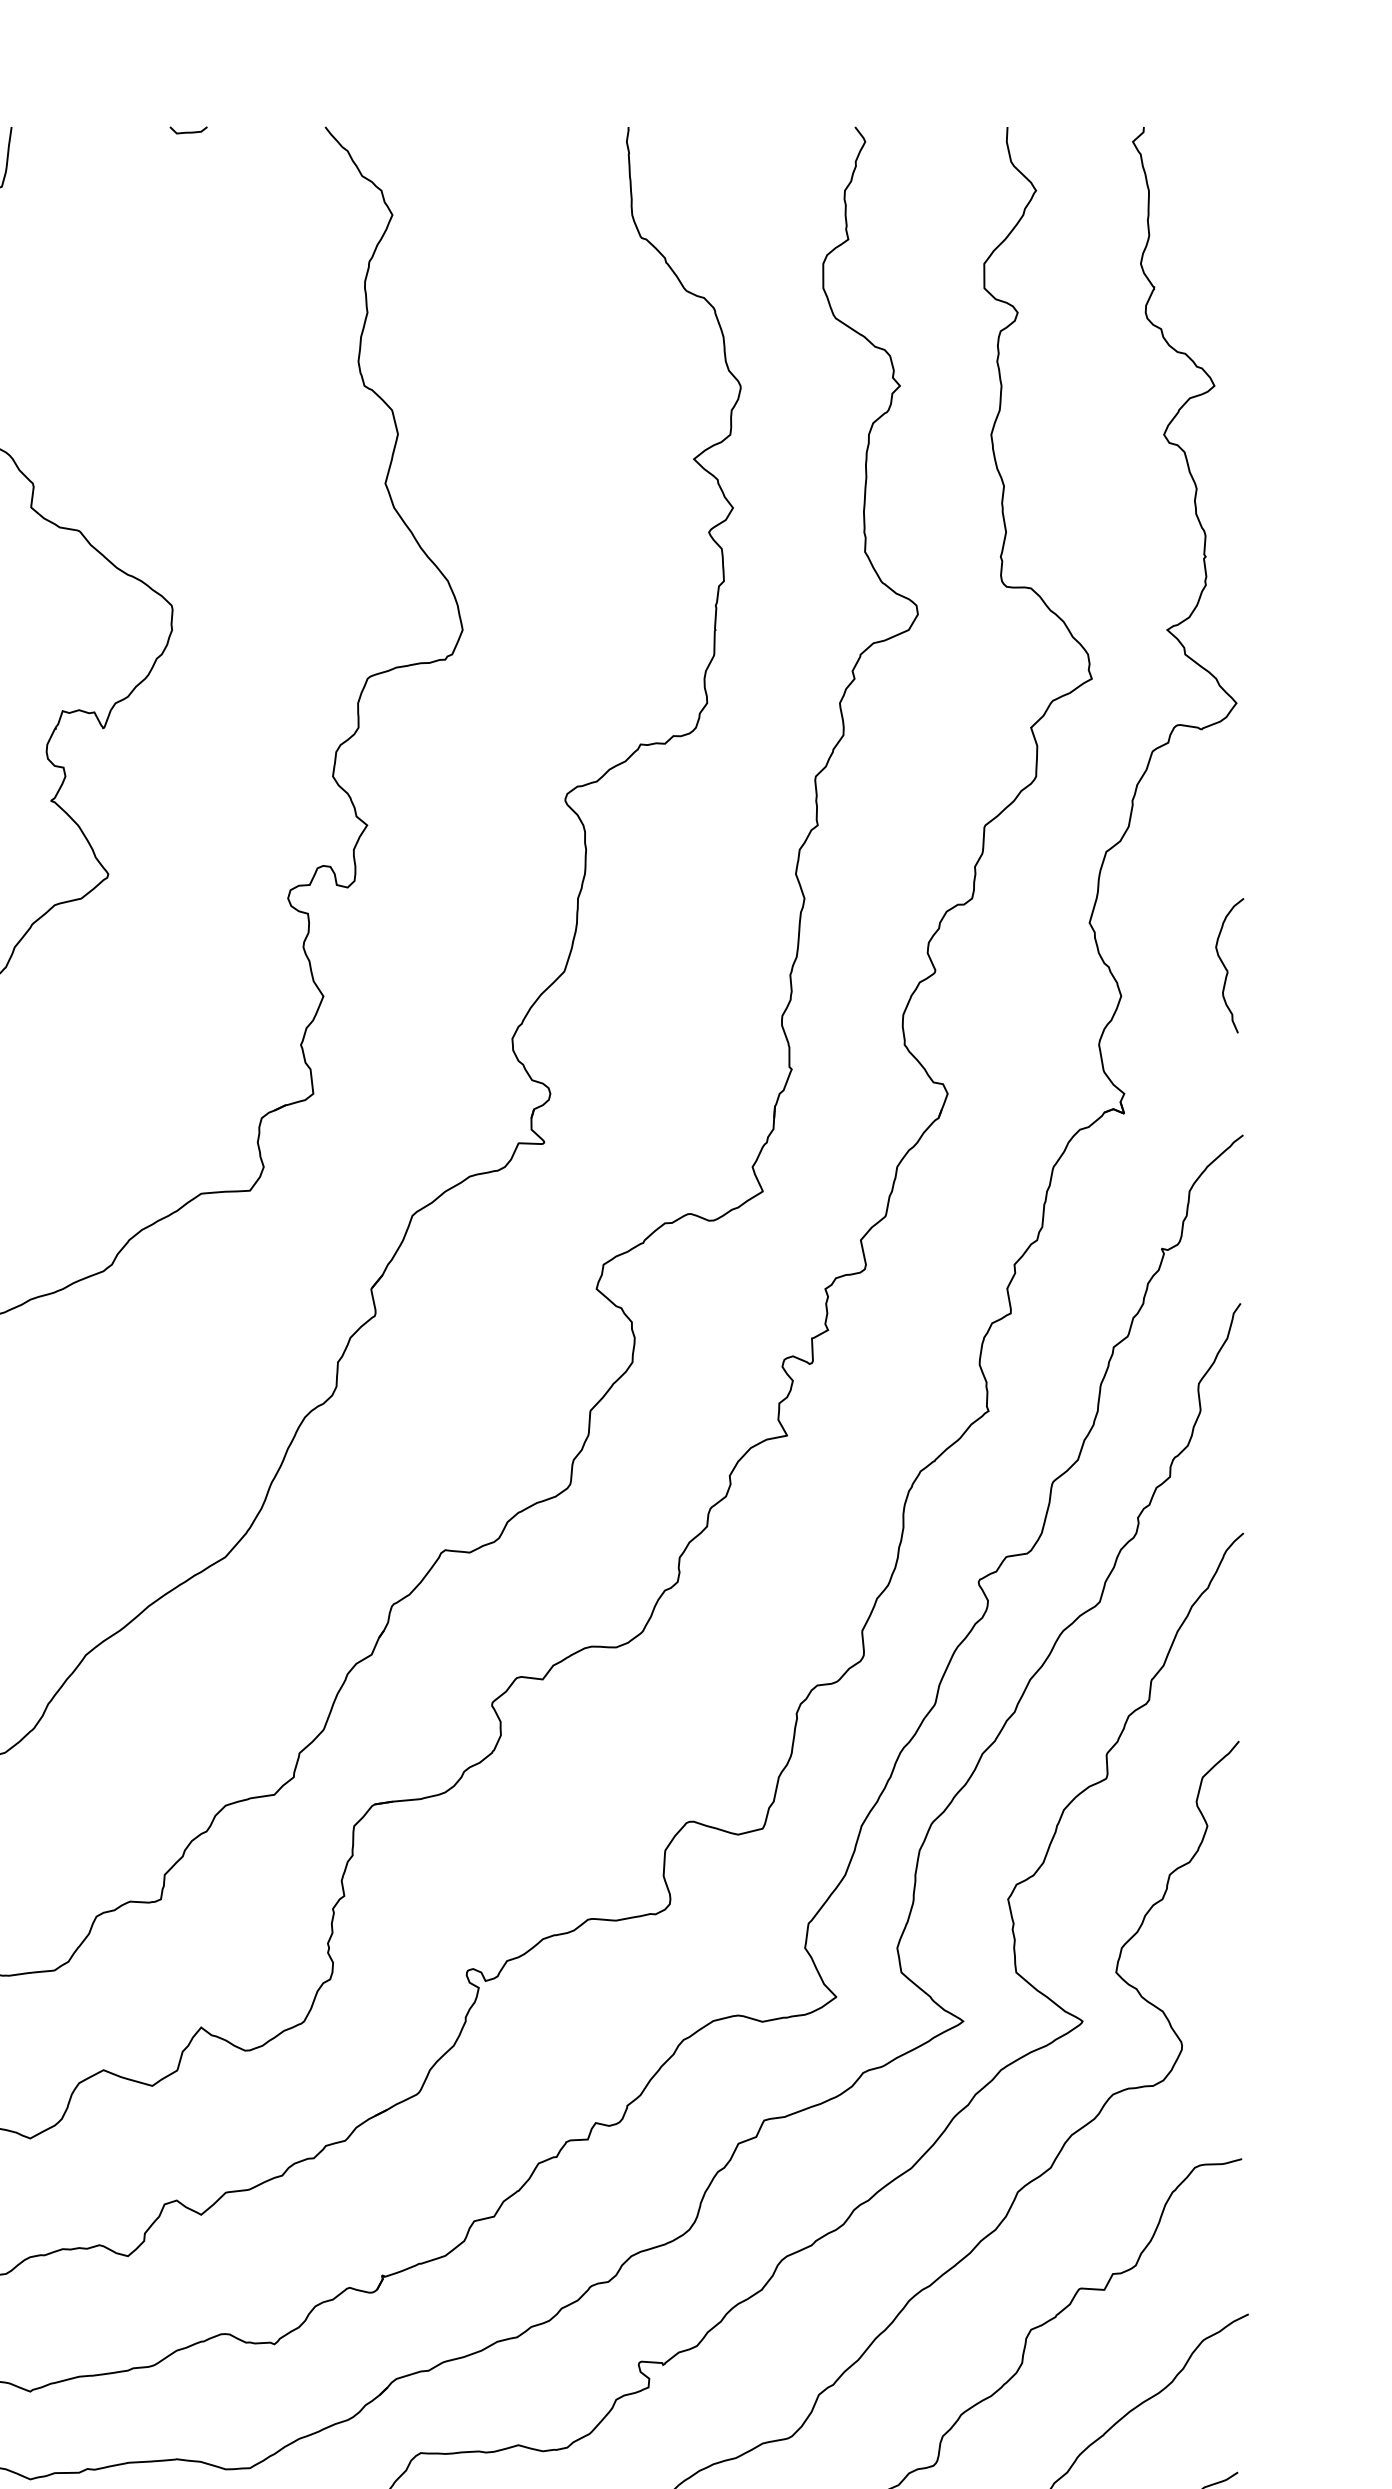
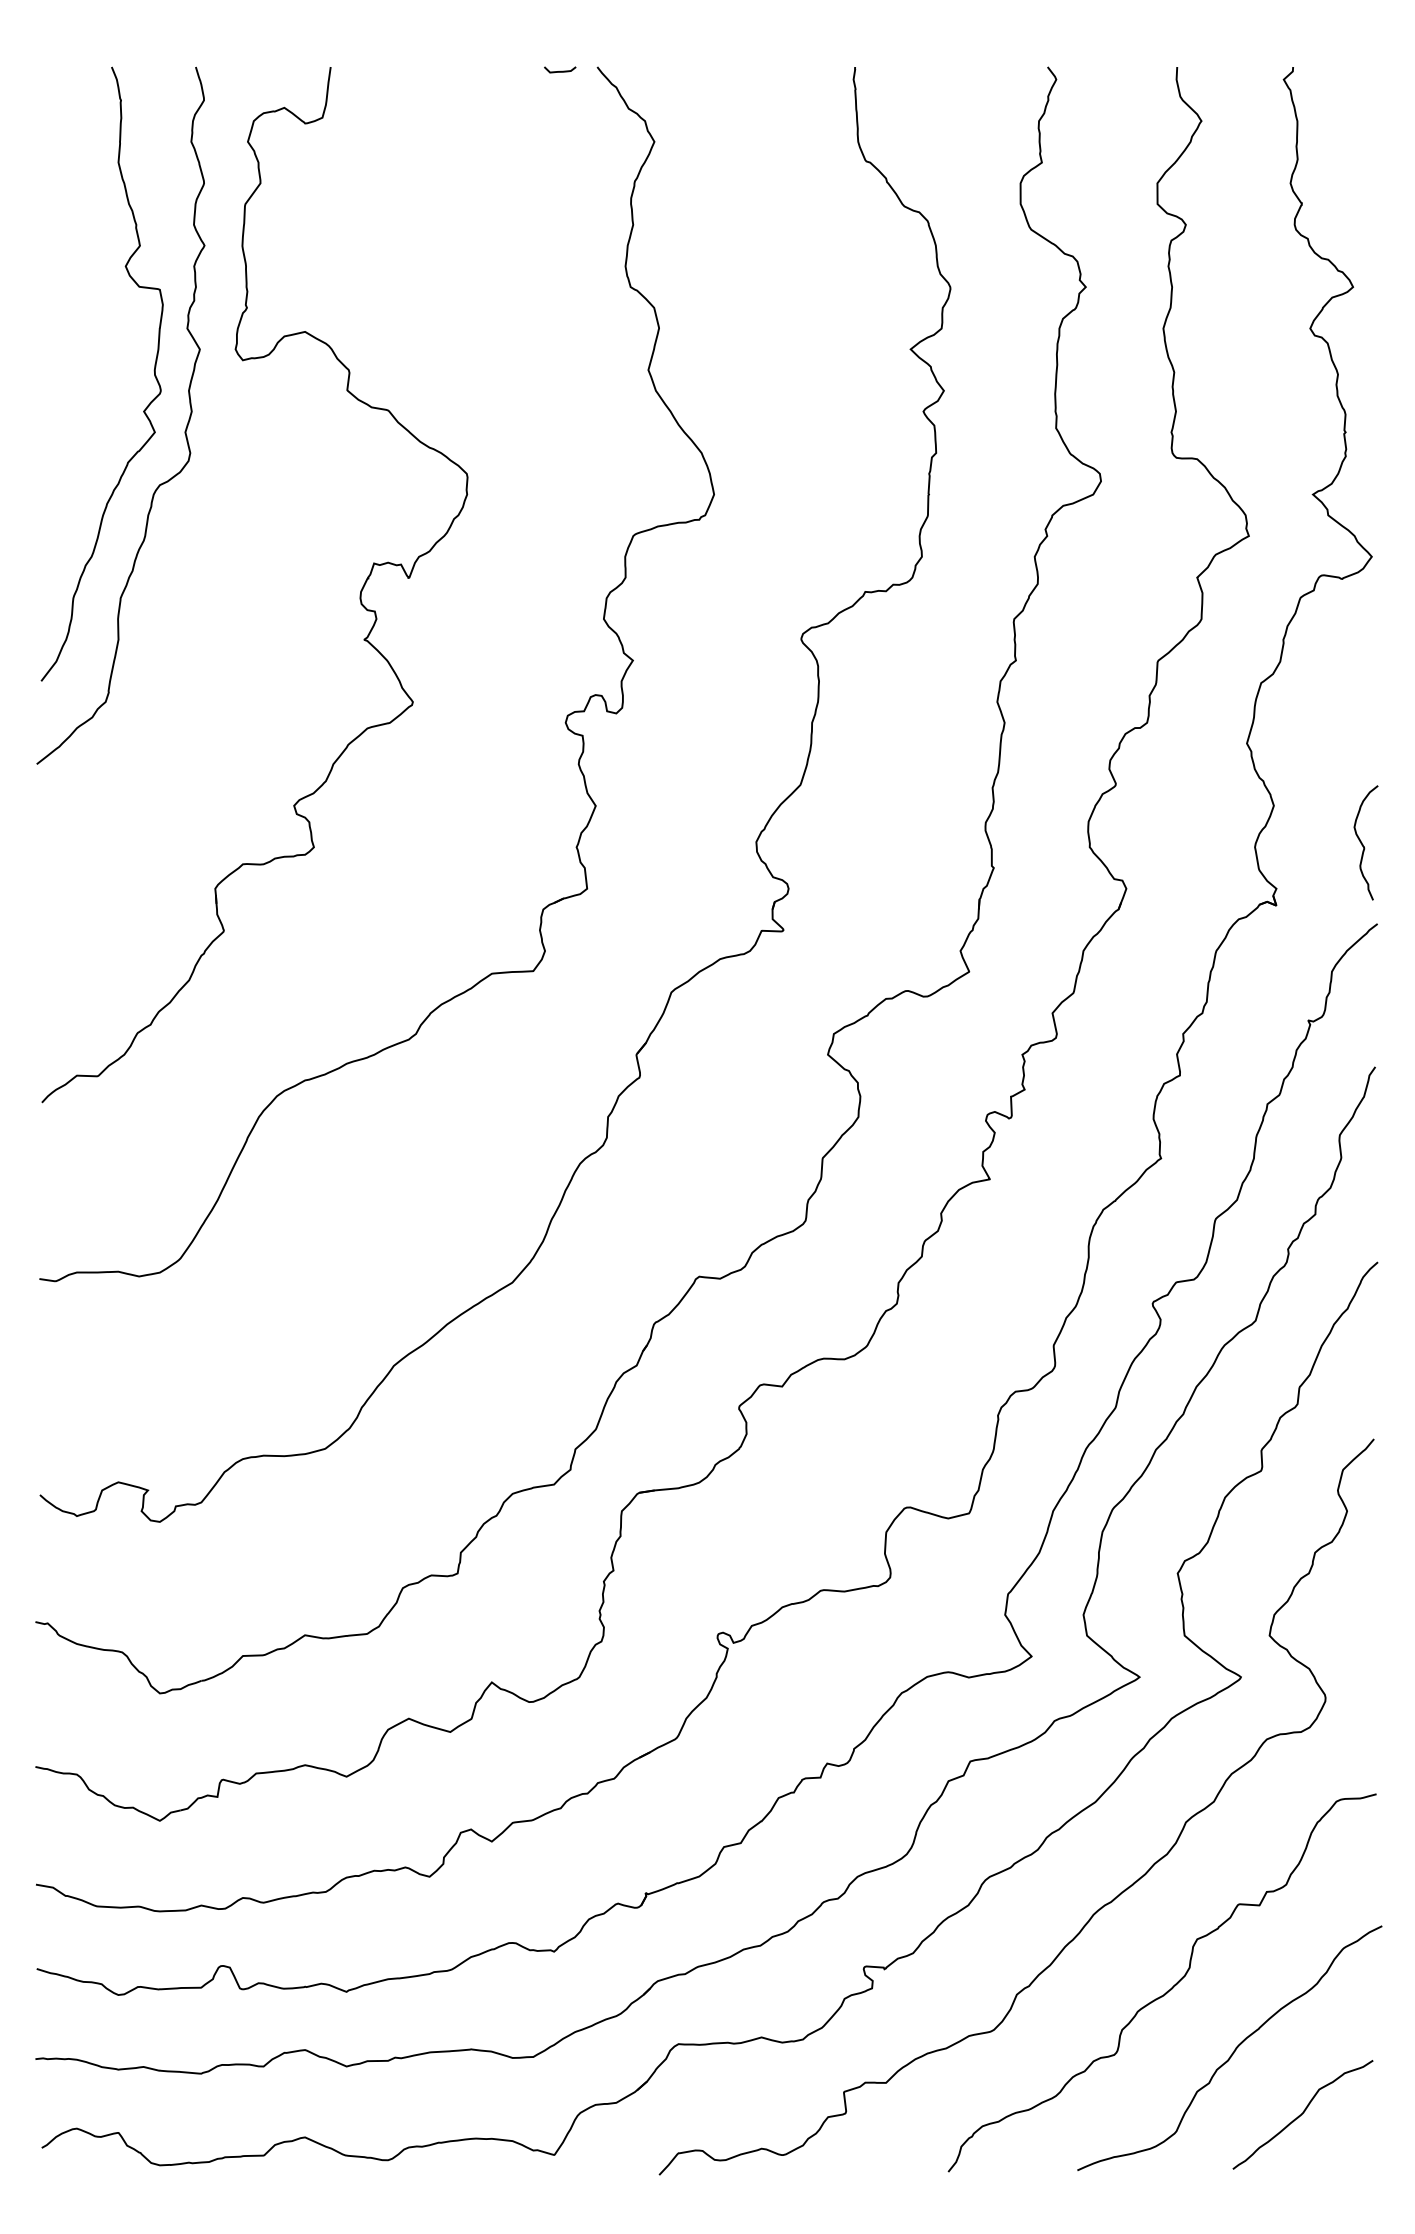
curve: (190, 131) -> (561, 70), moved
curve: (1226, 967) -> (1363, 844), moved

